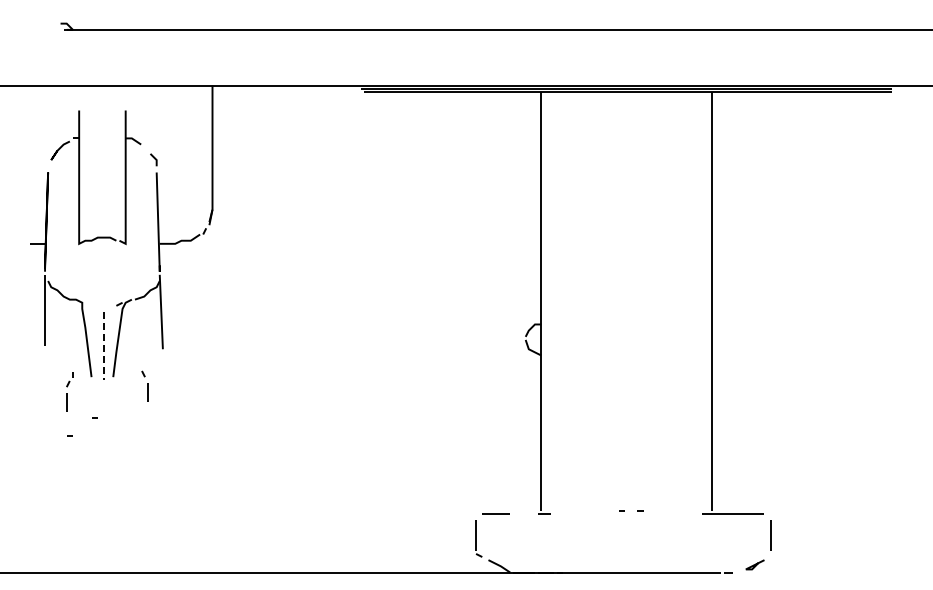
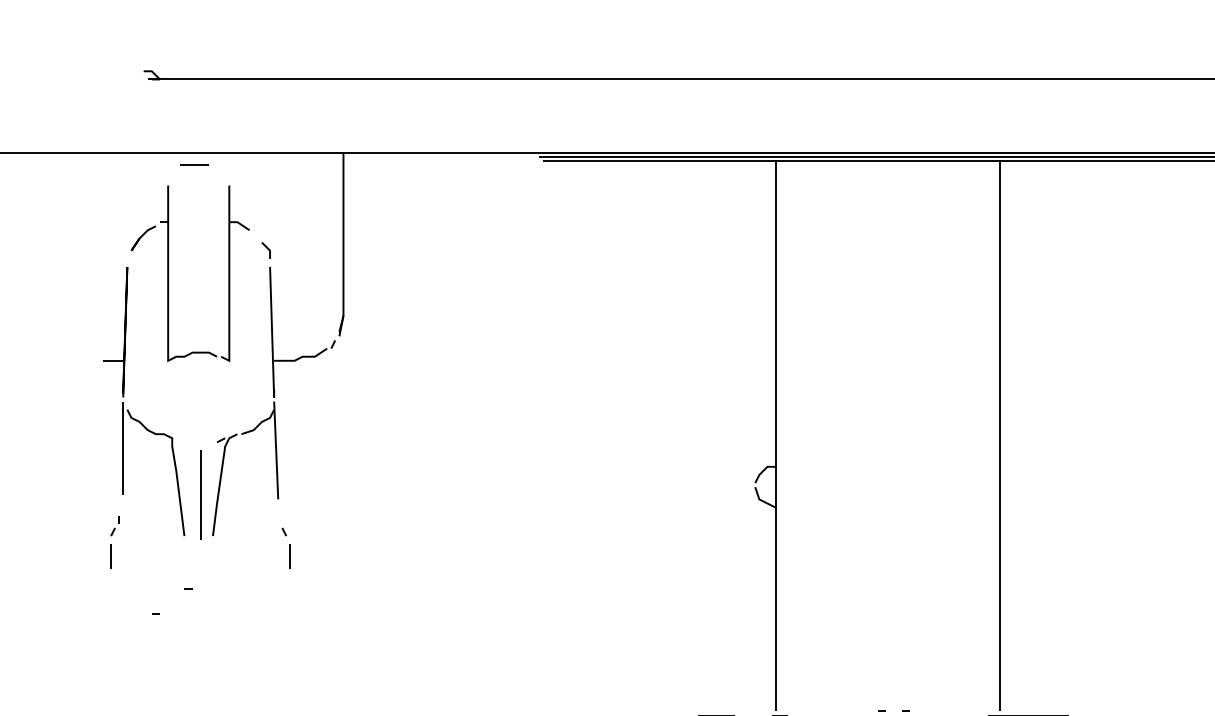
line: (98, 94) -> (193, 164), added
line: (103, 346) -> (200, 495), dashed -> solid
part: (144, 385) -> (285, 547), moved
part: (69, 391) -> (114, 541), moved

